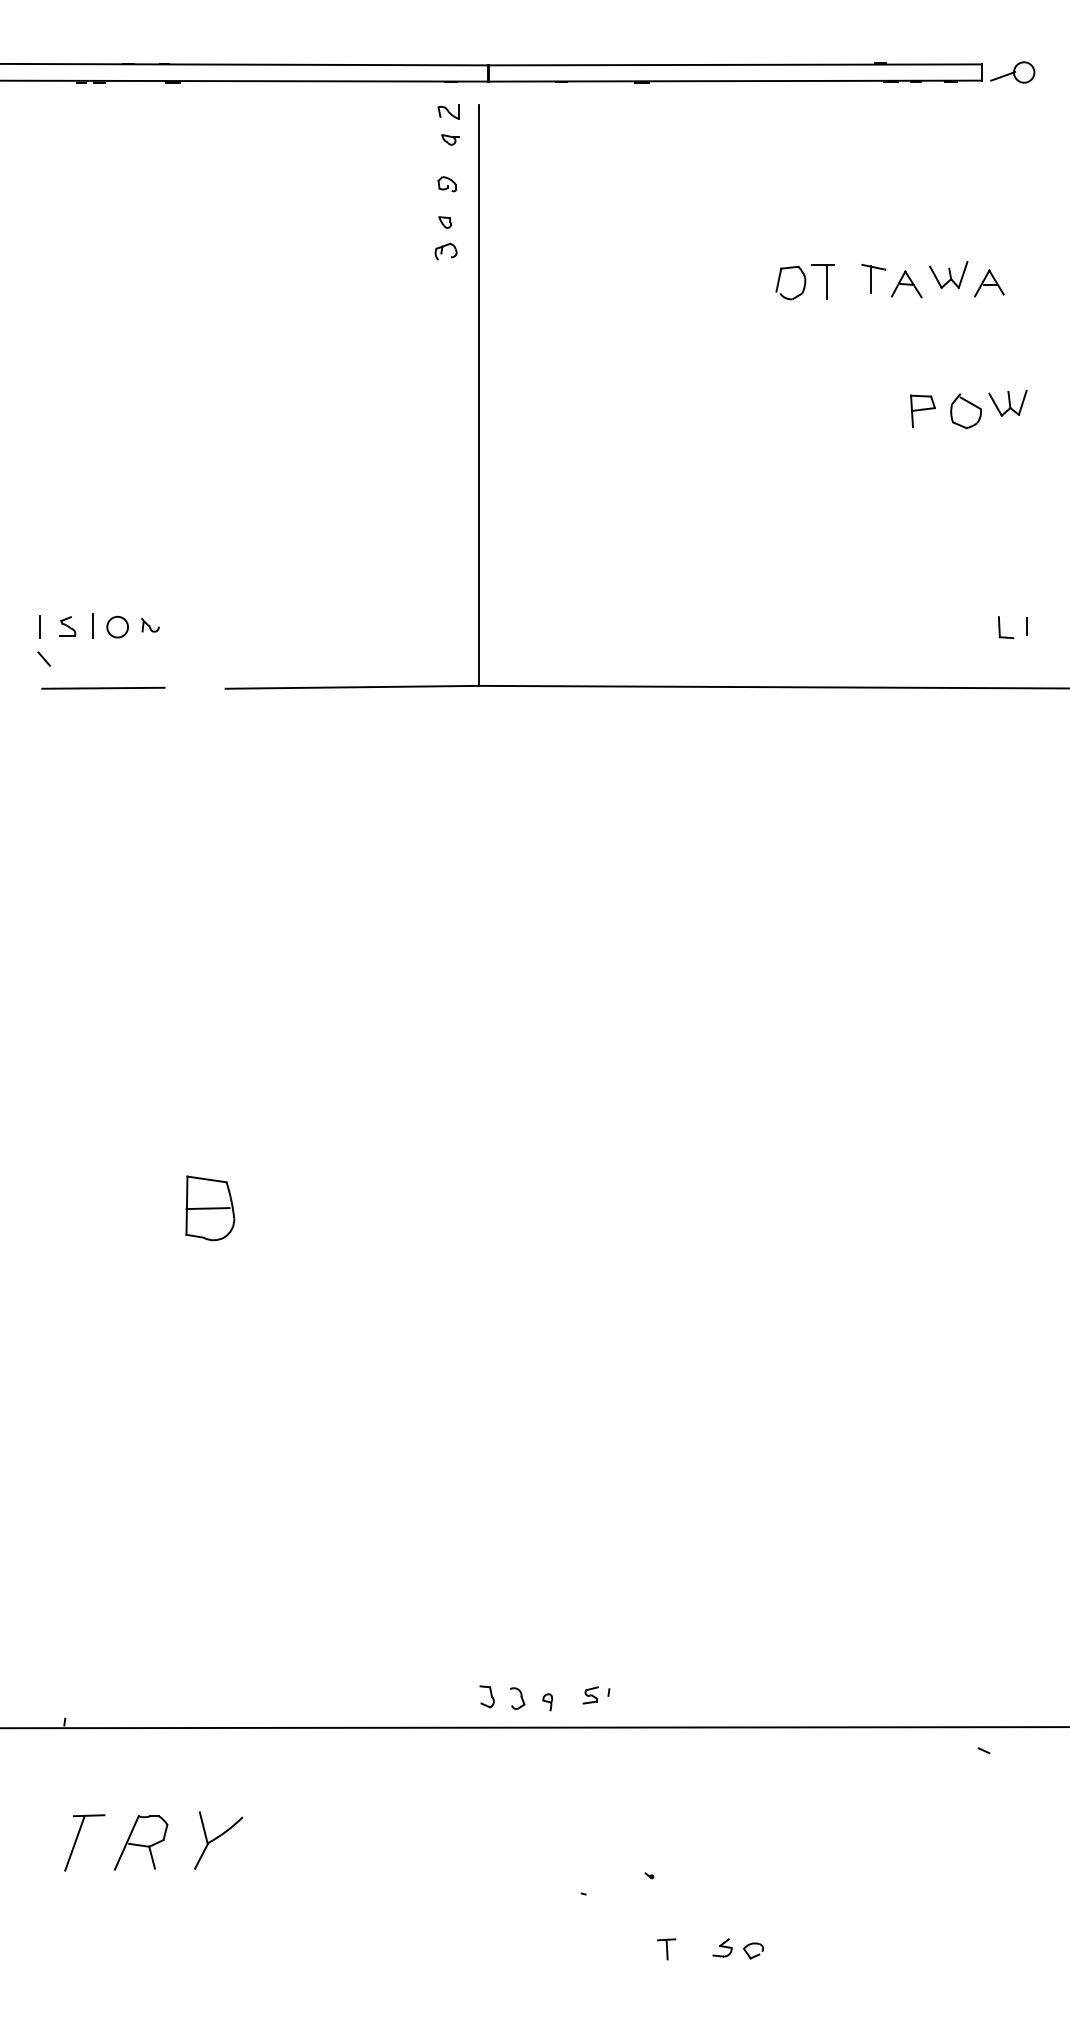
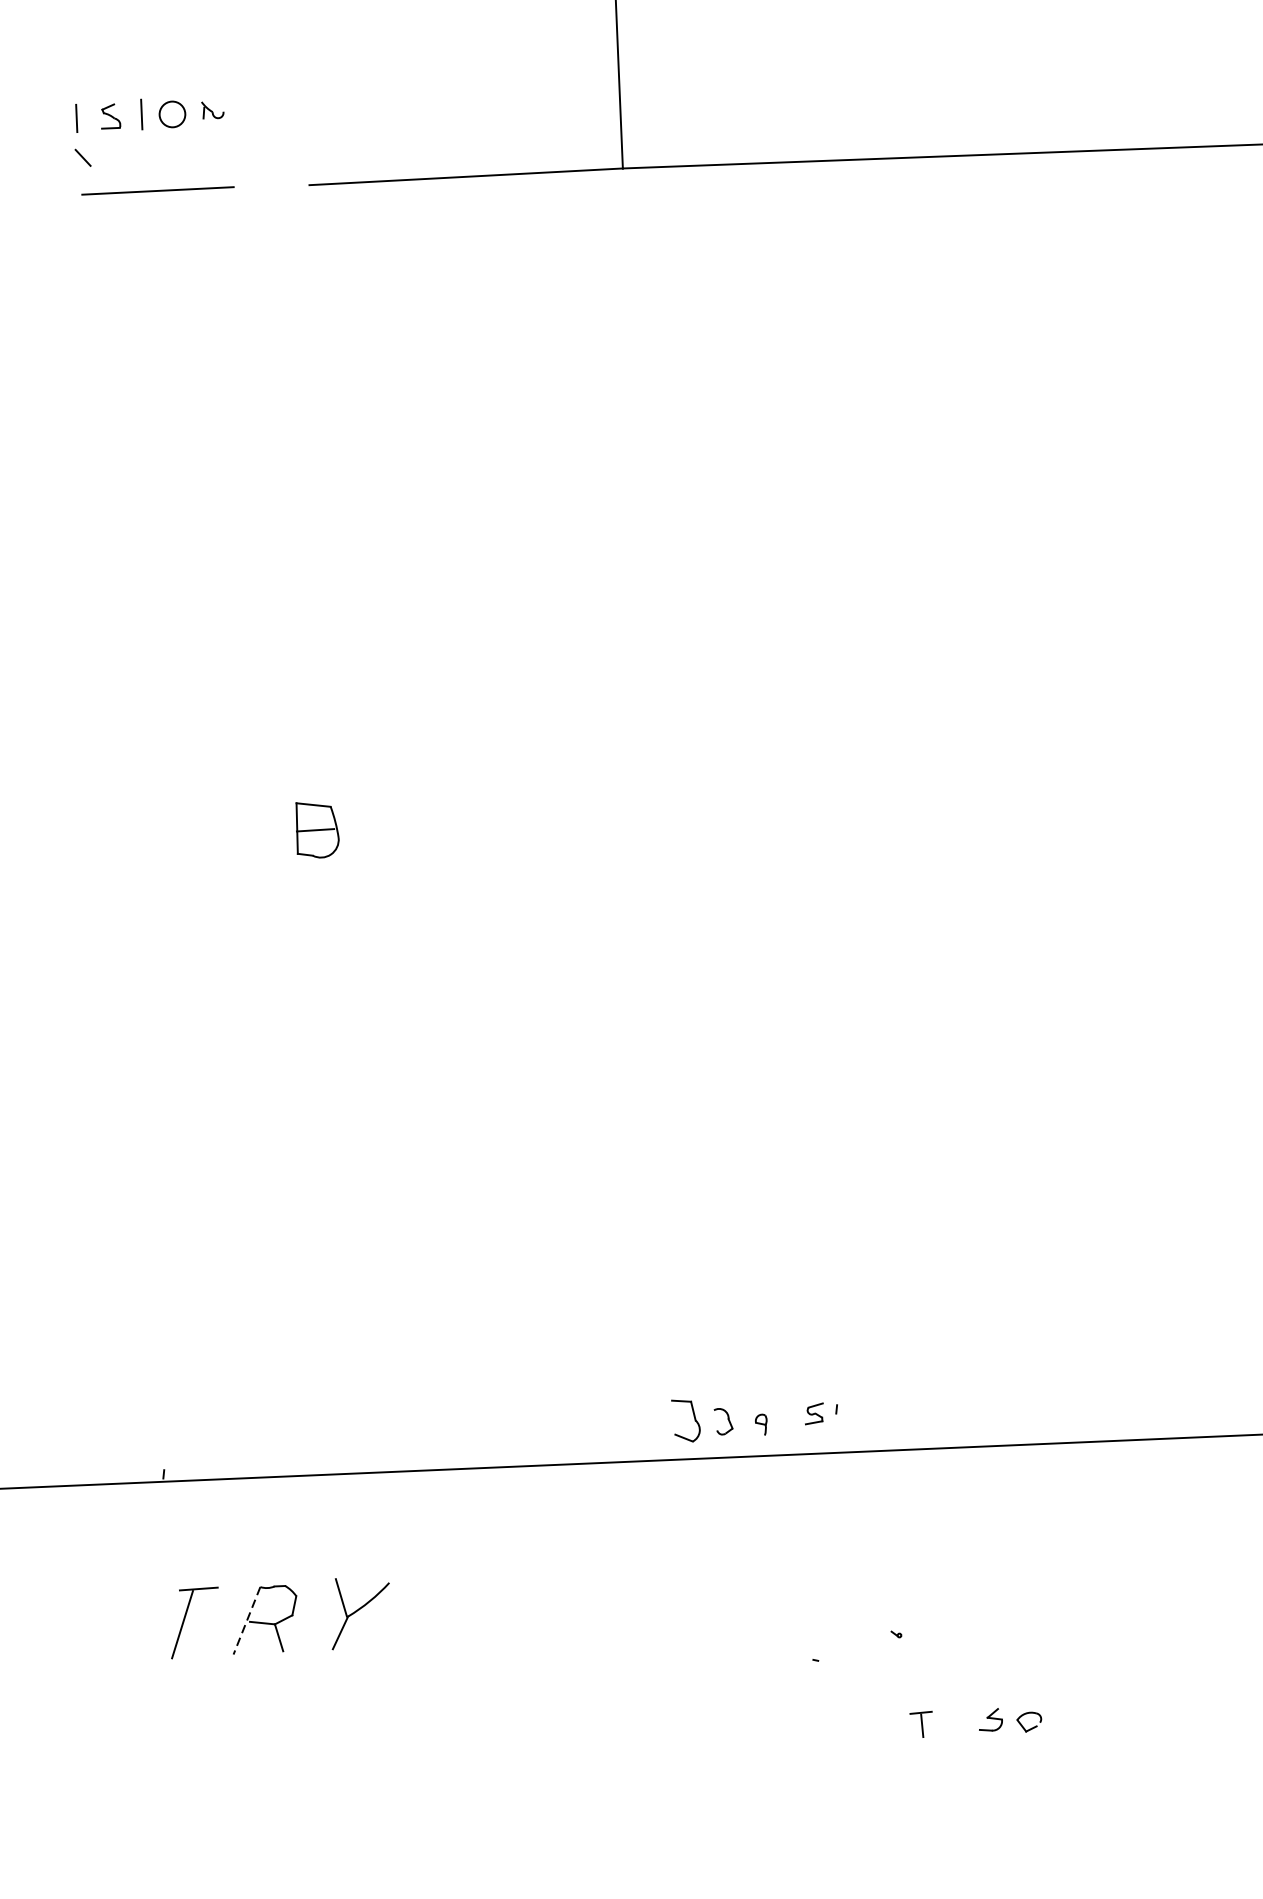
part: (210, 1208) -> (317, 830), size x0.7
part: (486, 1696) -> (685, 1420), size x1.6
line: (126, 1843) -> (246, 1621), solid -> dashed

